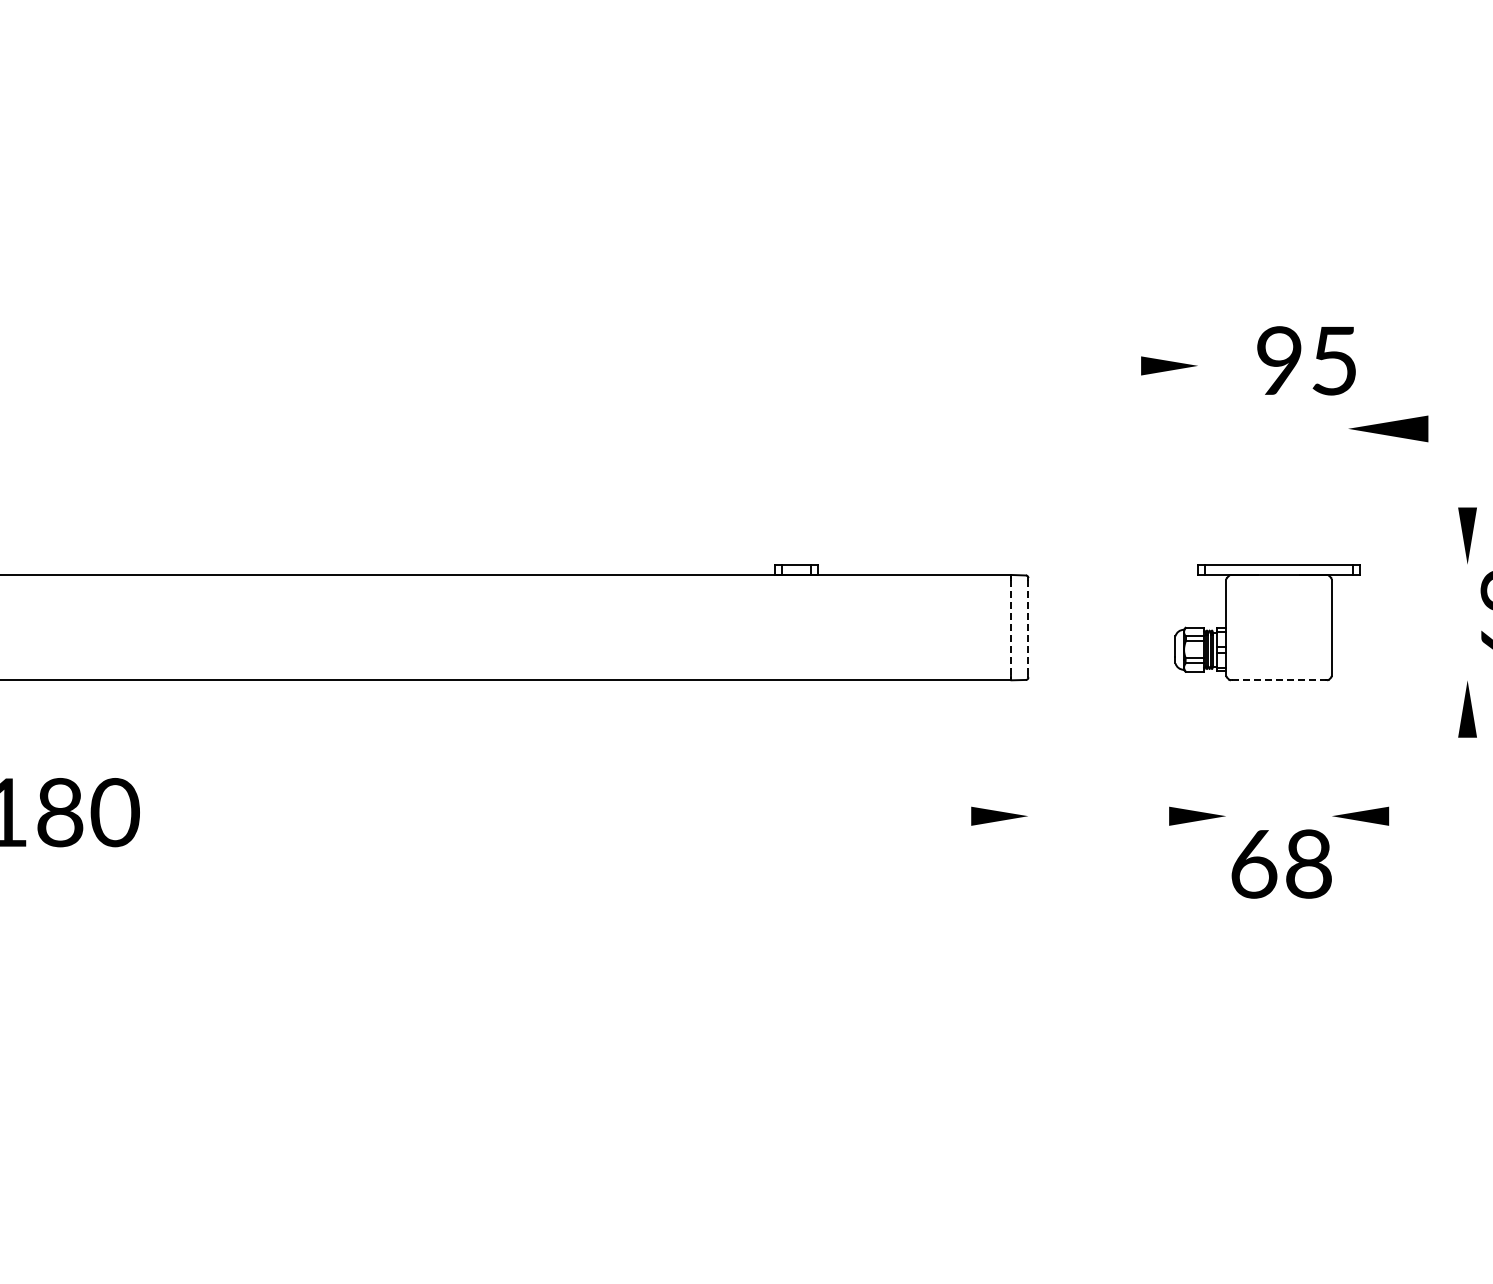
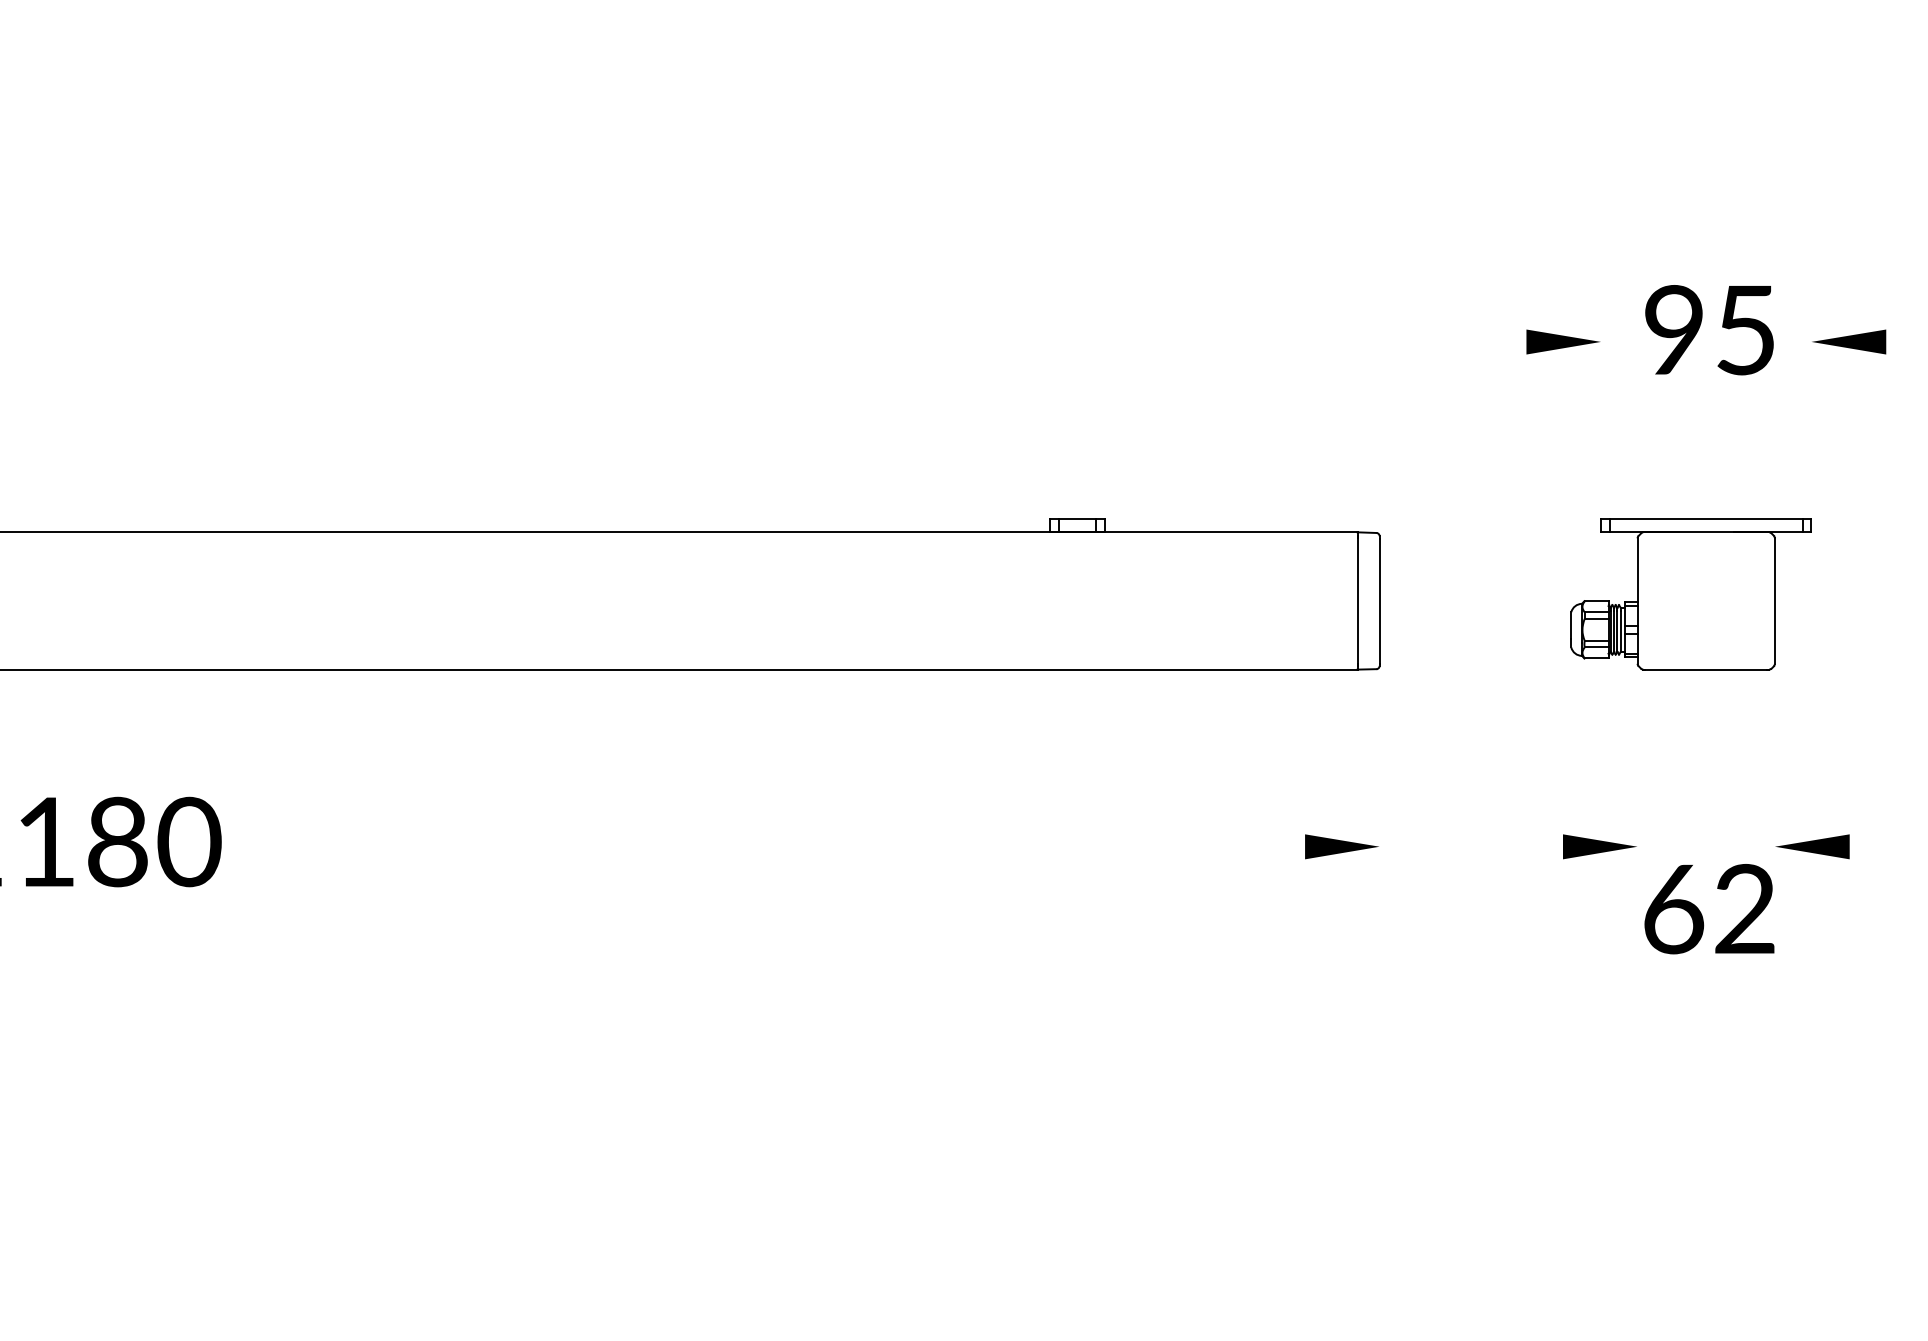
text: (1306, 360) -> (1709, 329), moved
part: (1169, 365) -> (1563, 341), moved
part: (1388, 428) -> (1848, 341), size x0.71
line: (1028, 627) -> (1379, 600), dashed -> solid
line: (1011, 628) -> (1357, 602), dashed -> solid
line: (1278, 680) -> (1705, 669), dashed -> solid
text: (1308, 864) -> (1744, 909), 68 -> 62

